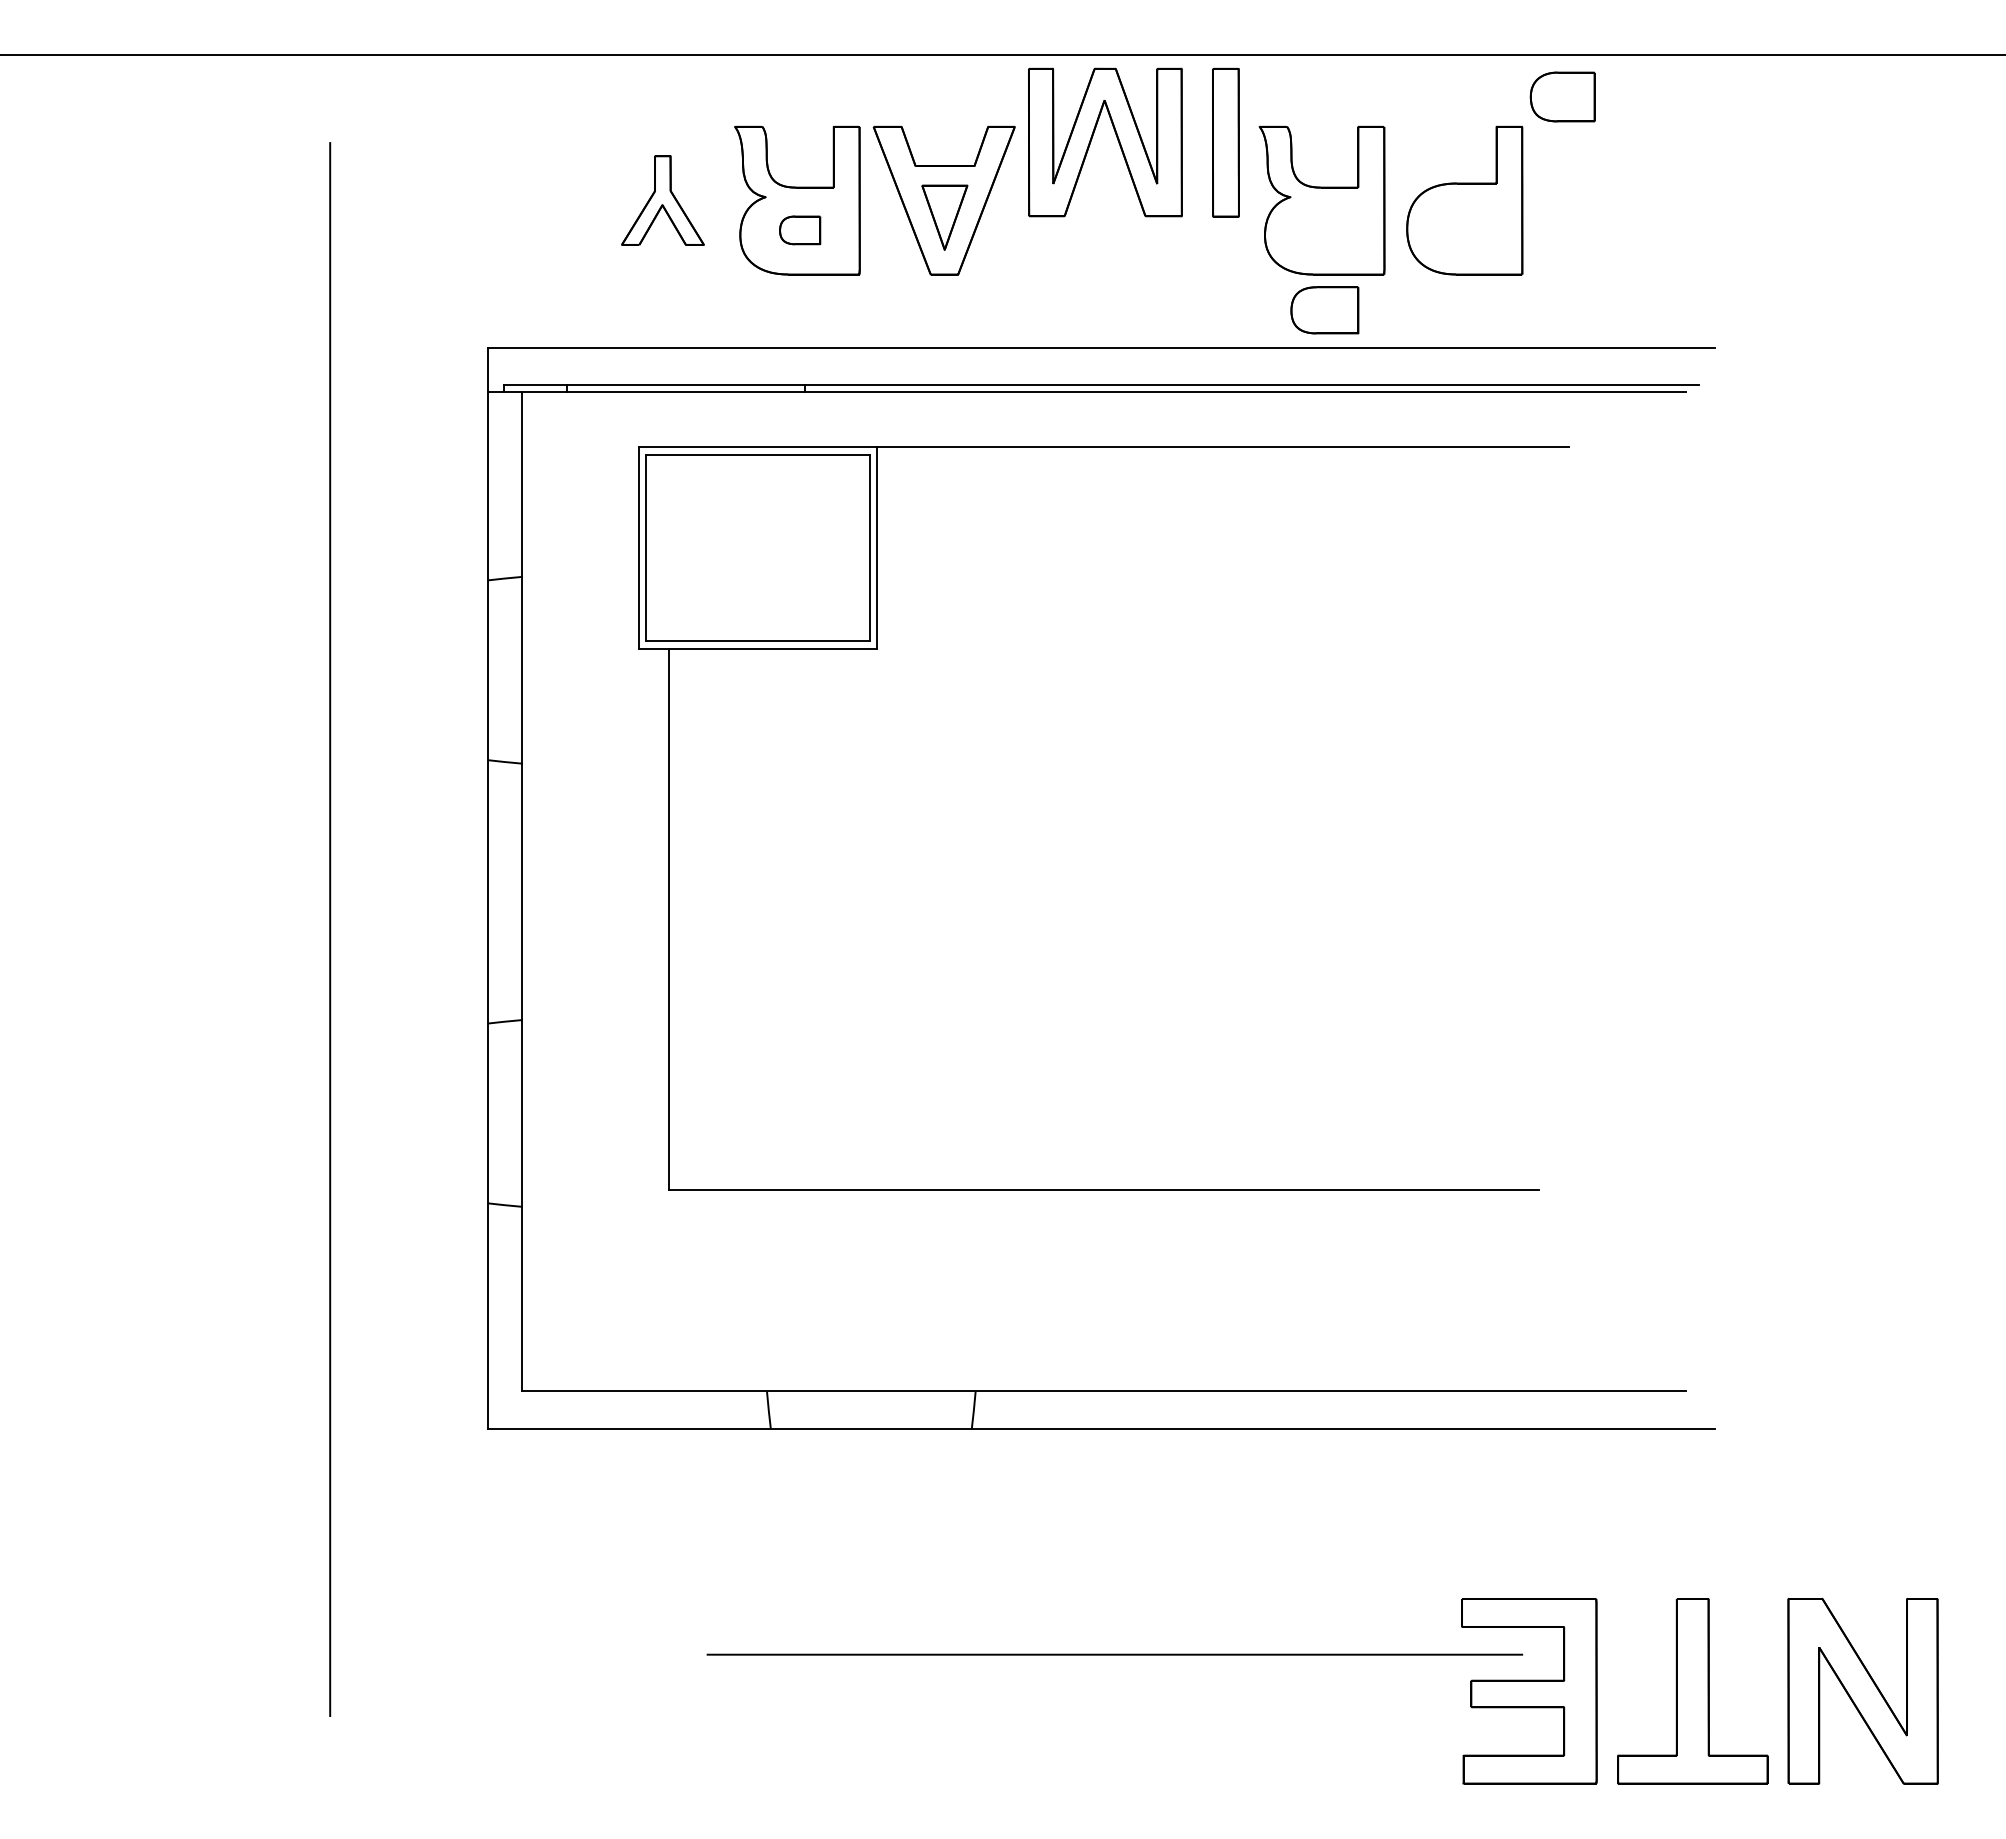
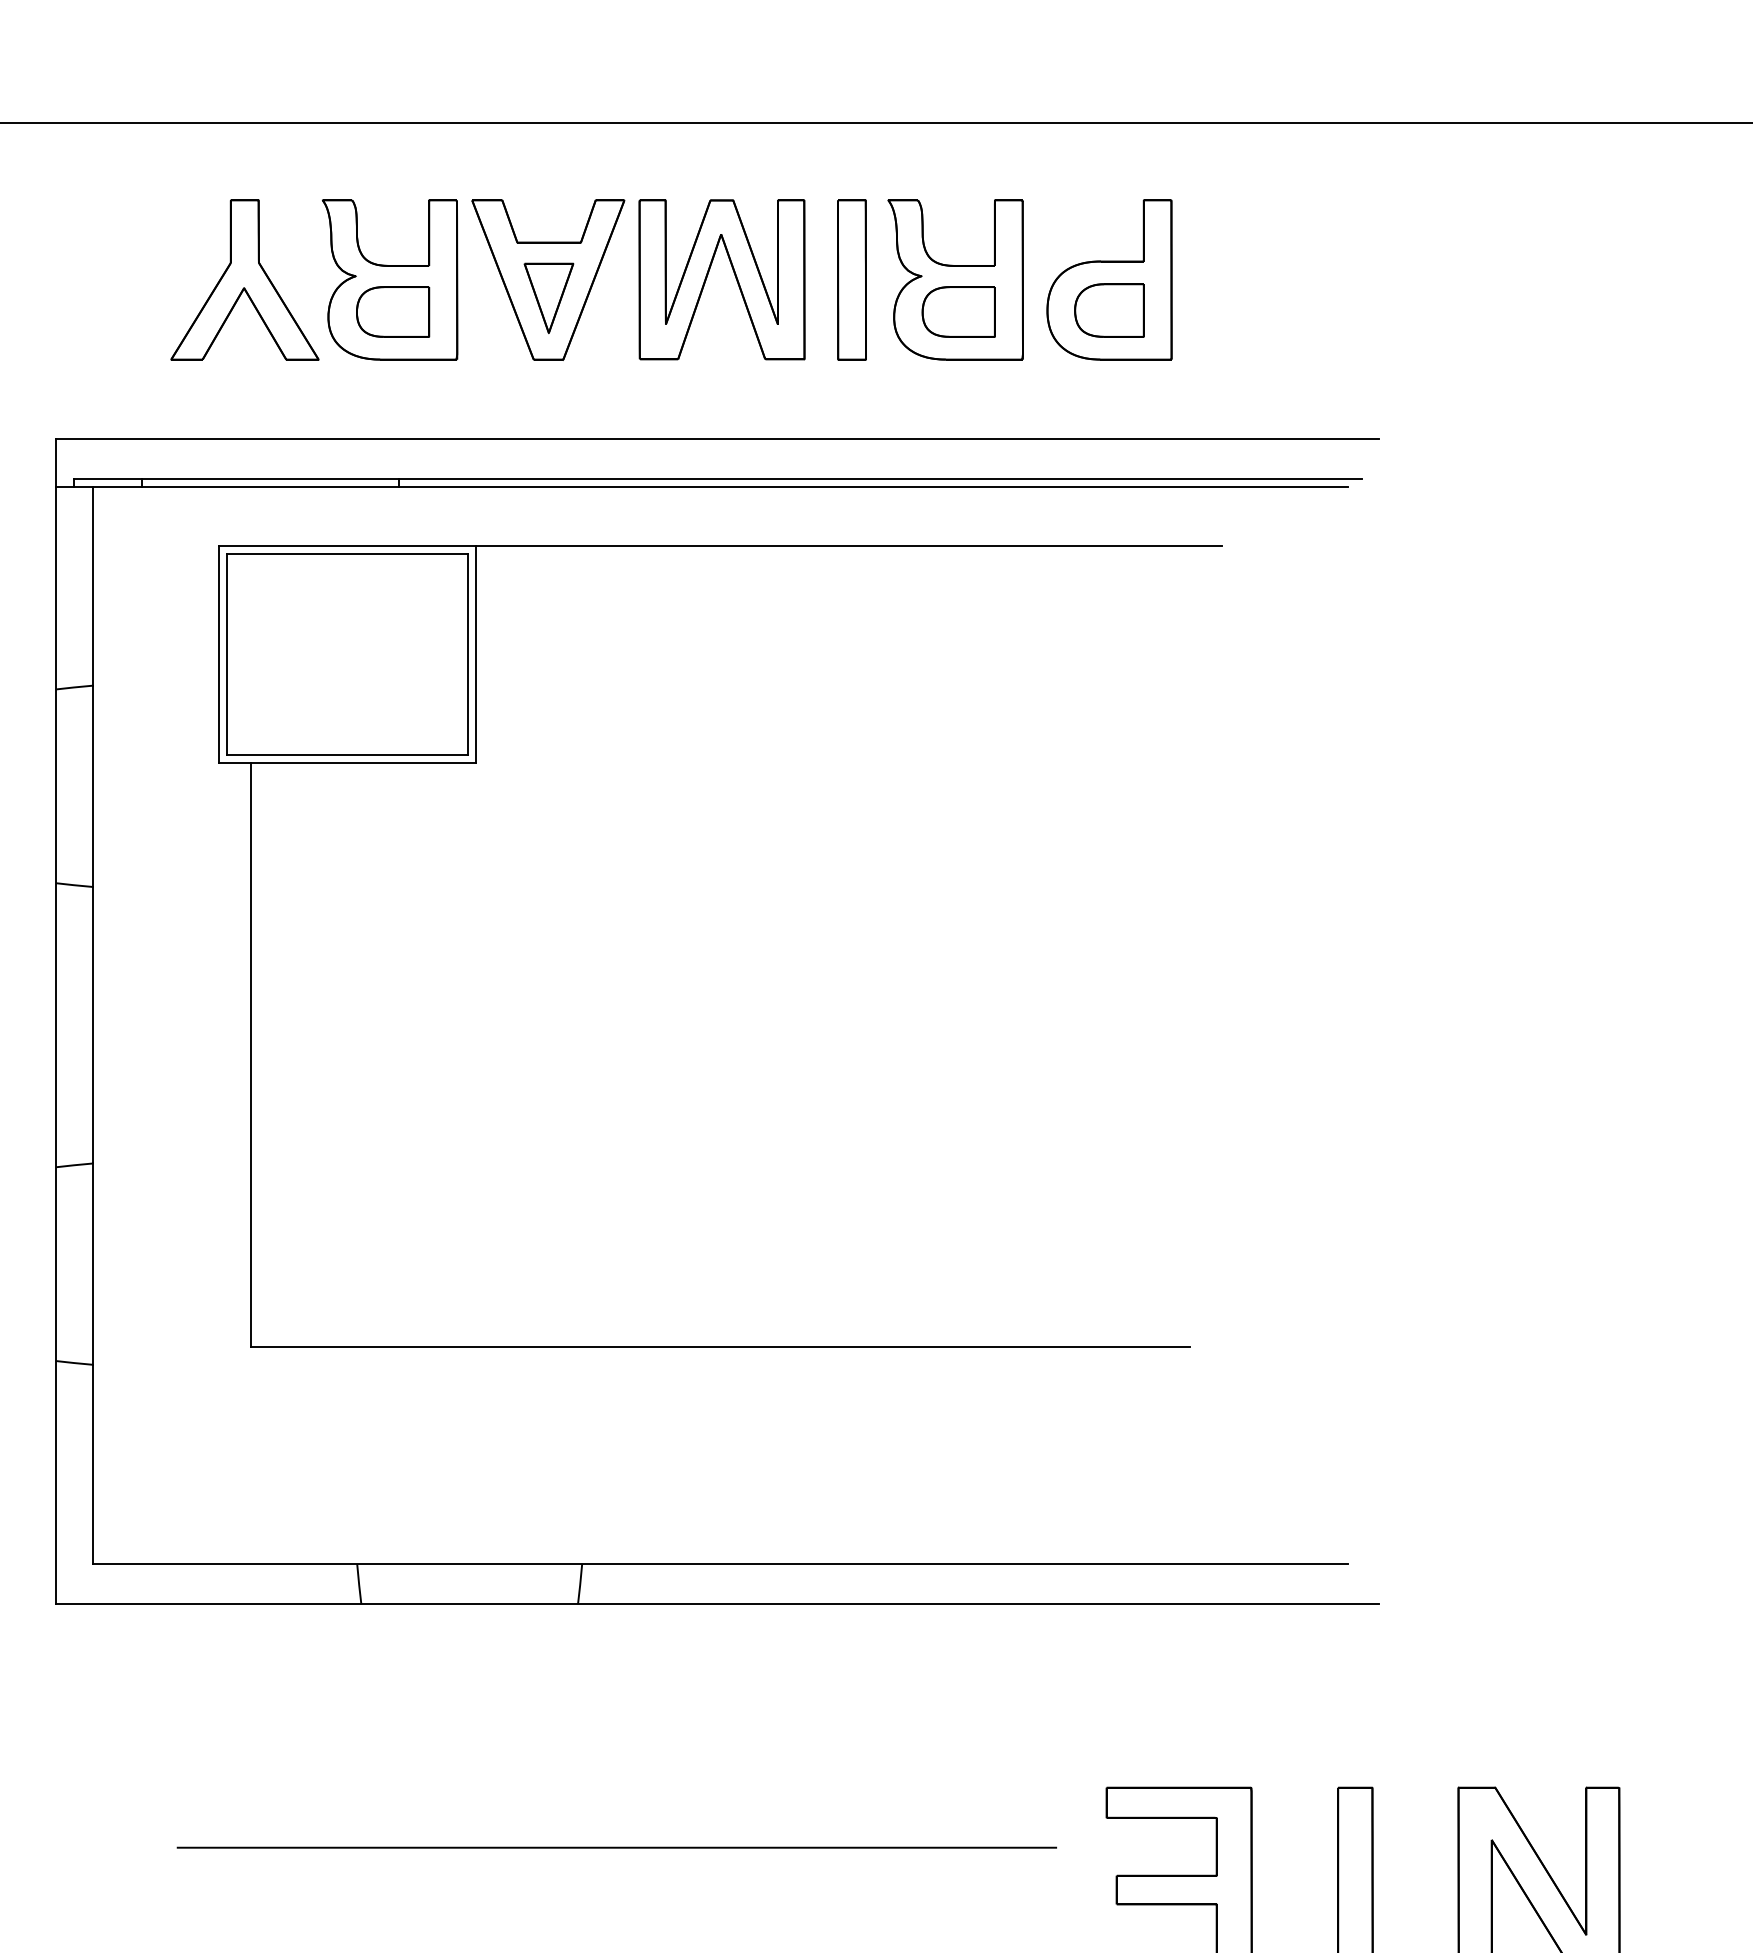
part: (1562, 96) -> (1109, 309), moved
part: (1116, 137) -> (734, 274), moved
part: (1225, 142) -> (851, 279), moved
part: (662, 200) -> (244, 279), size x1.67
part: (799, 230) -> (392, 312), size x1.67
part: (1324, 310) -> (958, 312), moved
line: (1114, 1654) -> (616, 1847), moved

